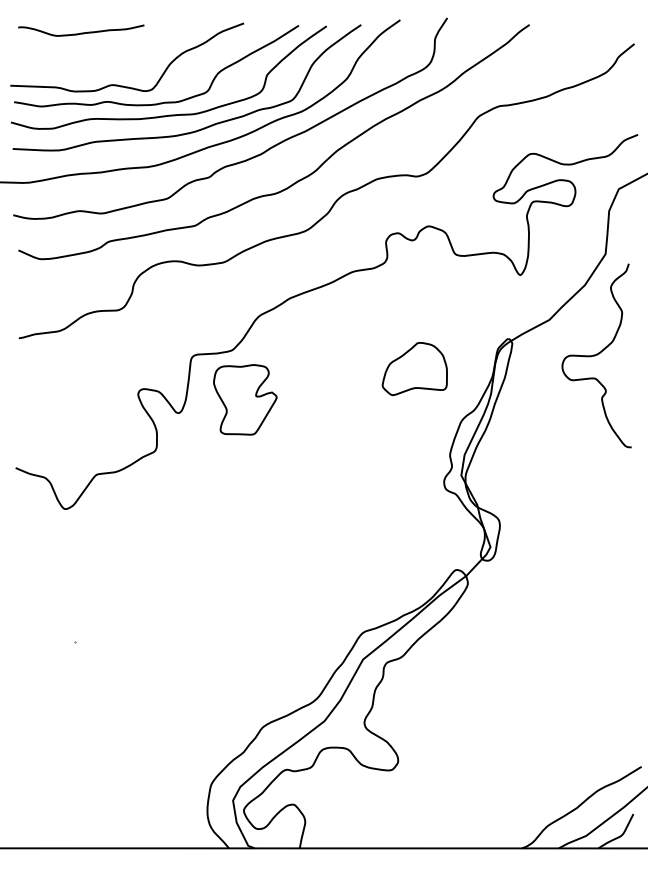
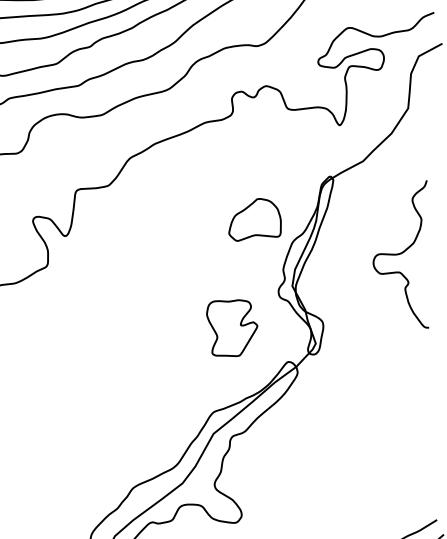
curve: (596, 355) -> (400, 254), moved
part: (414, 368) -> (254, 219), moved
part: (245, 399) -> (232, 327), moved

